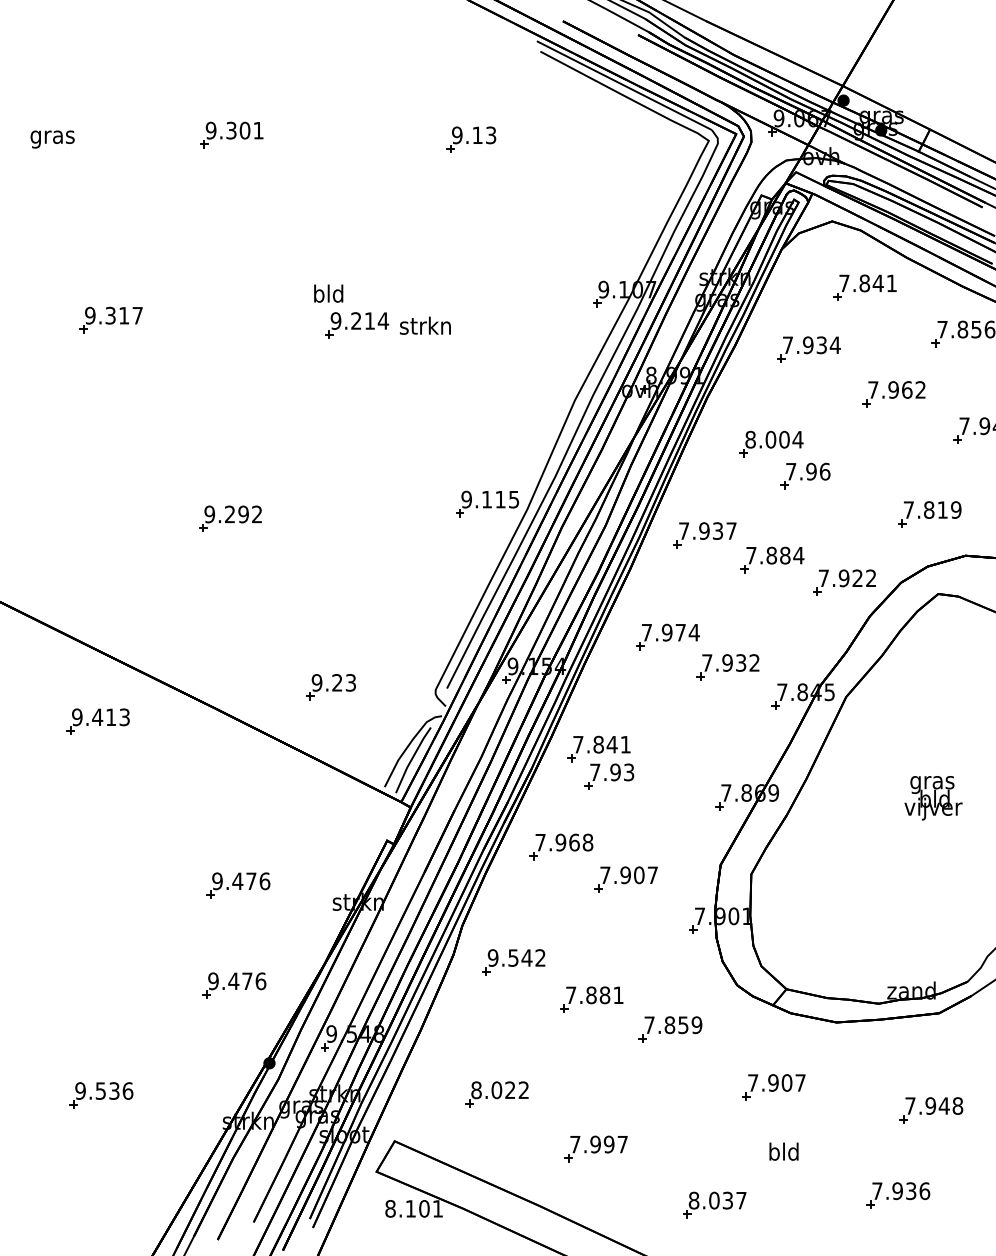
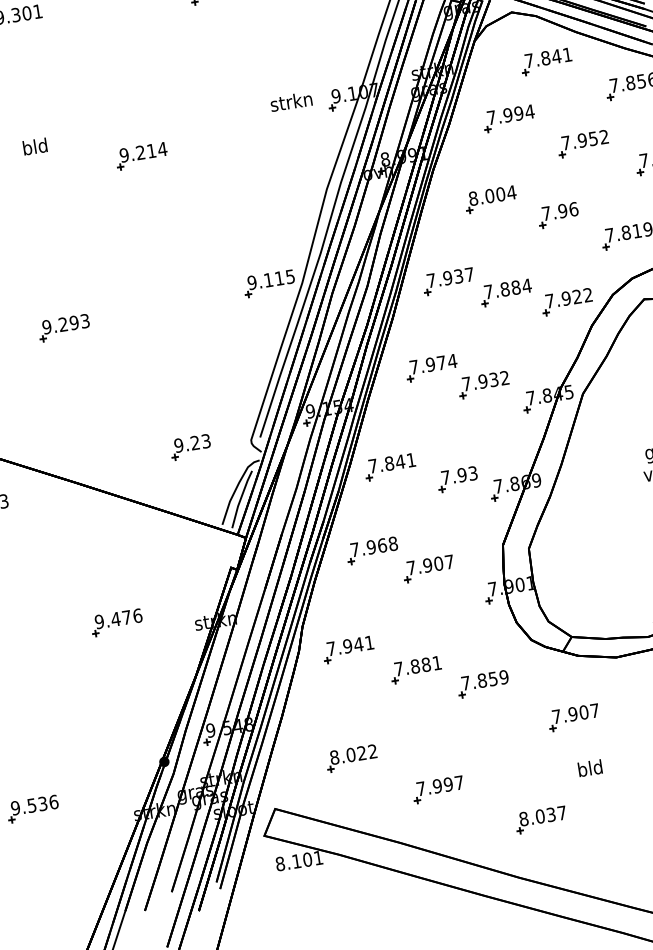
text: (328, 293) -> (35, 146), moved
text: (425, 325) -> (291, 101), moved
text: (821, 344) -> (518, 112), 7.934 -> 7.994
text: (907, 389) -> (593, 138), 7.962 -> 7.952
part: (805, 475) -> (558, 214), moved
text: (257, 514) -> (85, 321), 9.292 -> 9.293
part: (330, 687) -> (190, 447), moved
part: (609, 776) -> (457, 479), moved
text: (516, 957) -> (350, 645), 9.542 -> 7.941
part: (234, 985) -> (126, 703), removed

